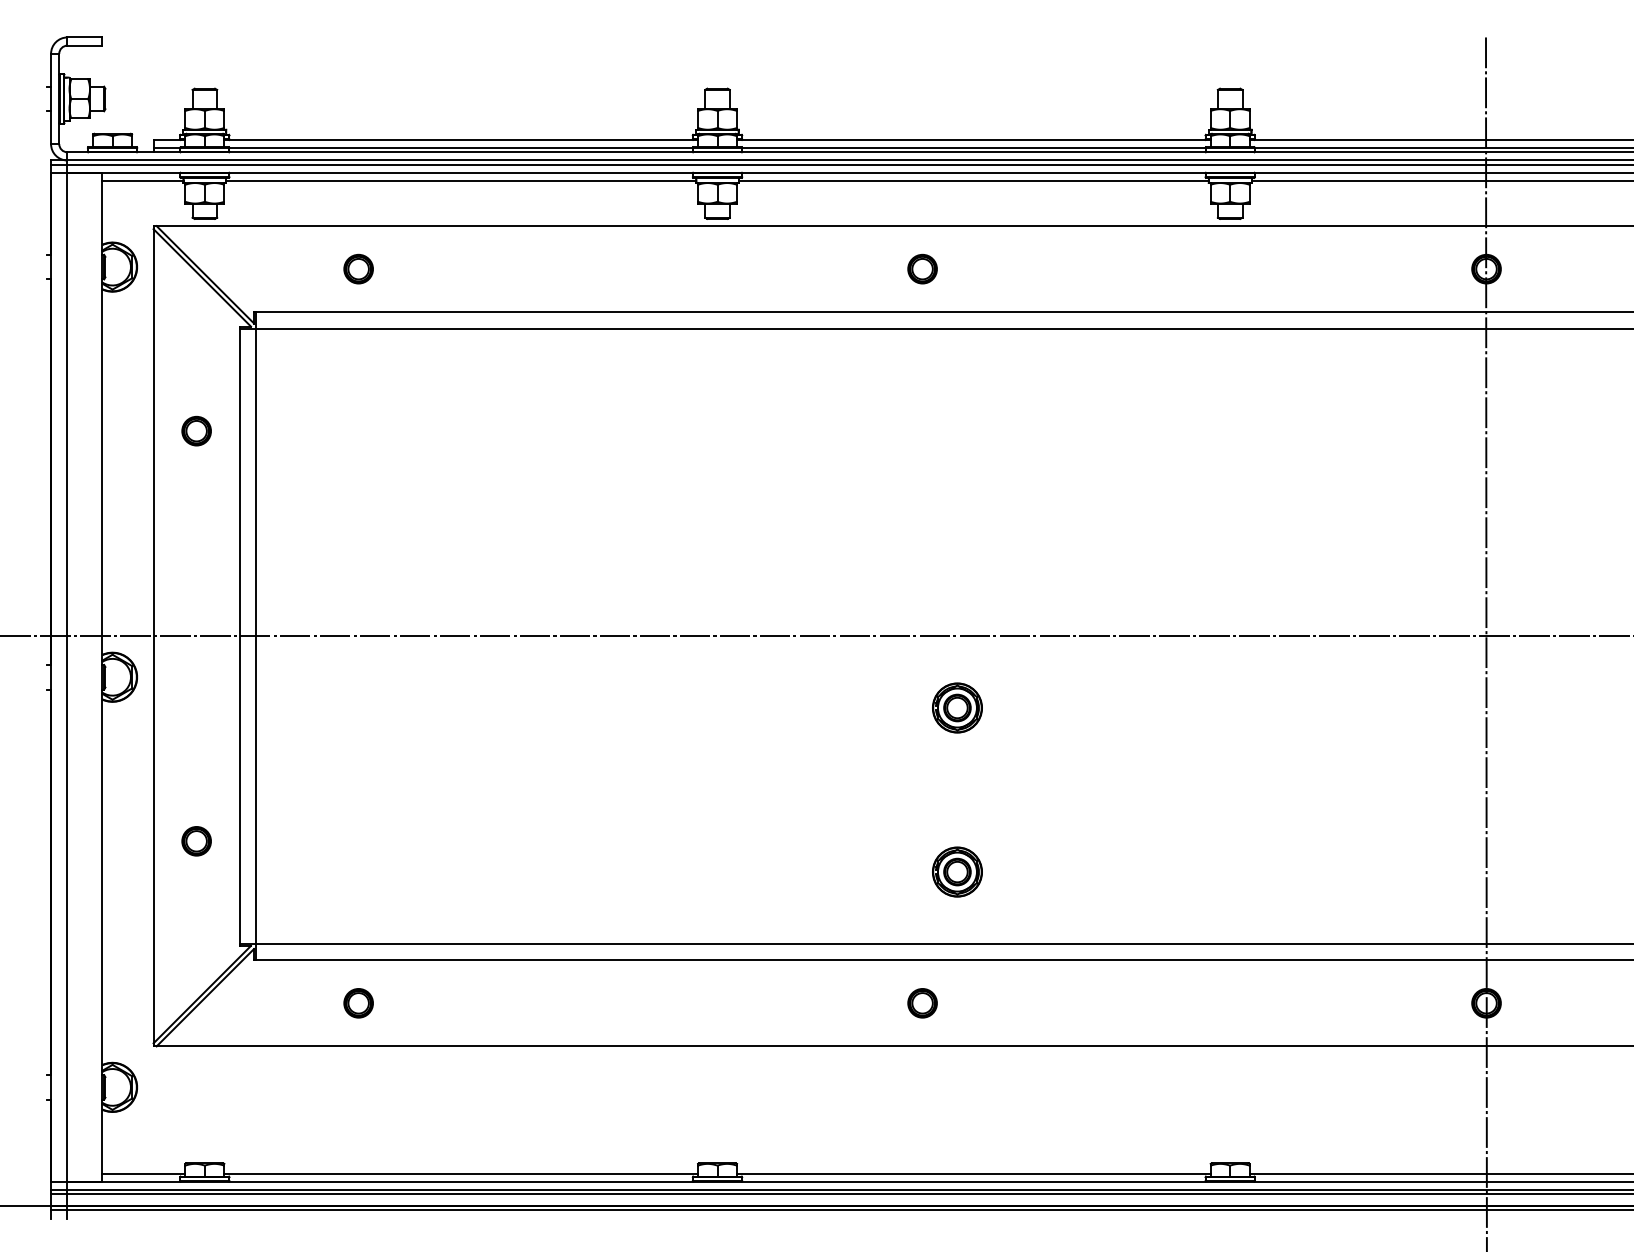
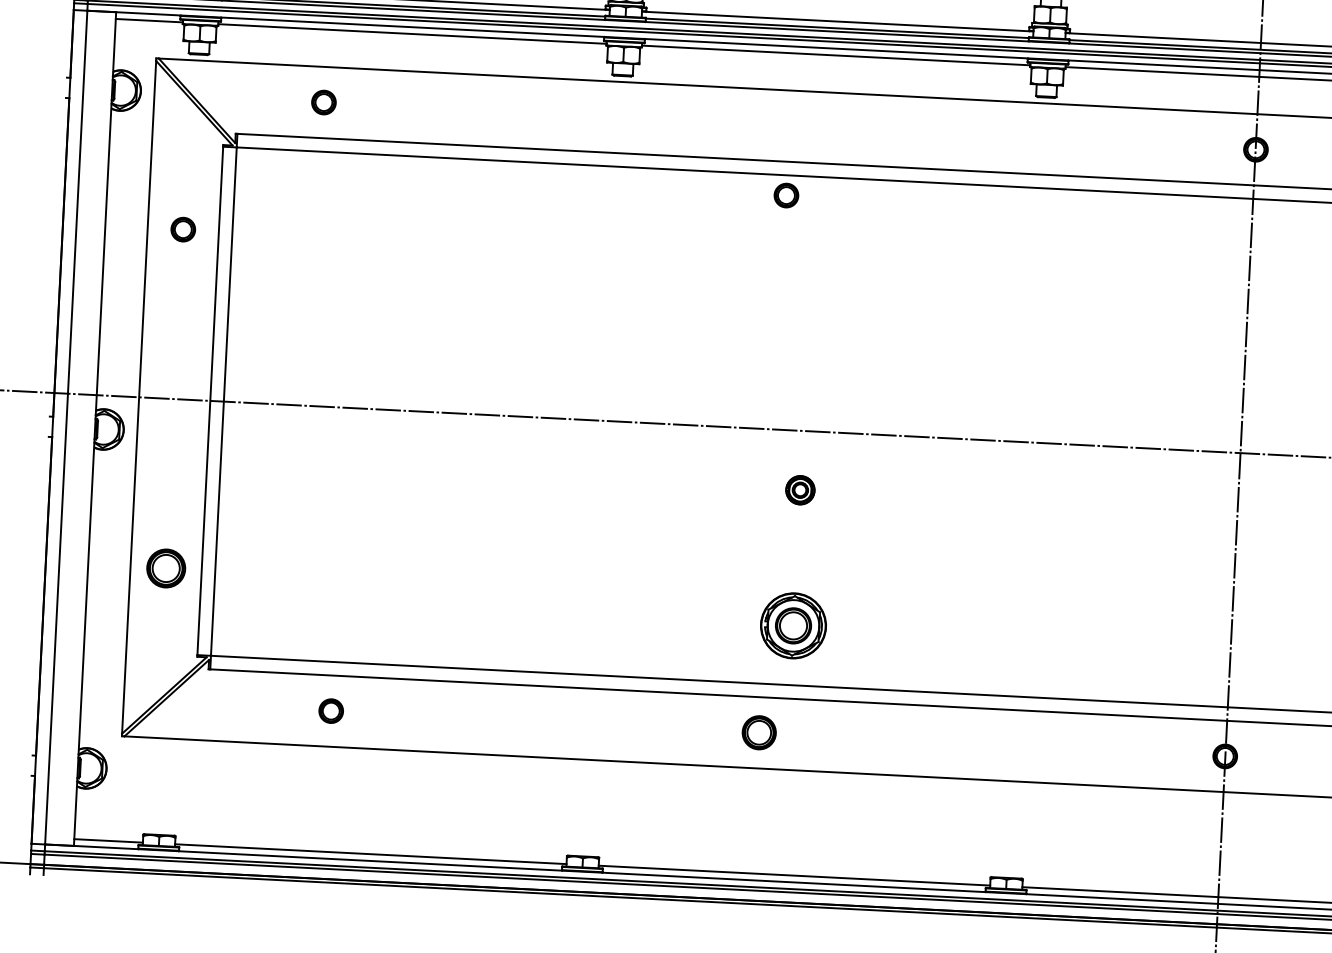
part: (922, 268) -> (786, 195), moved
part: (957, 707) -> (800, 489), size x0.7
part: (196, 841) -> (165, 568), size x1.6
part: (957, 871) -> (793, 625), size x1.6
part: (358, 1003) -> (331, 711), moved
part: (922, 1003) -> (759, 732), size x1.4

